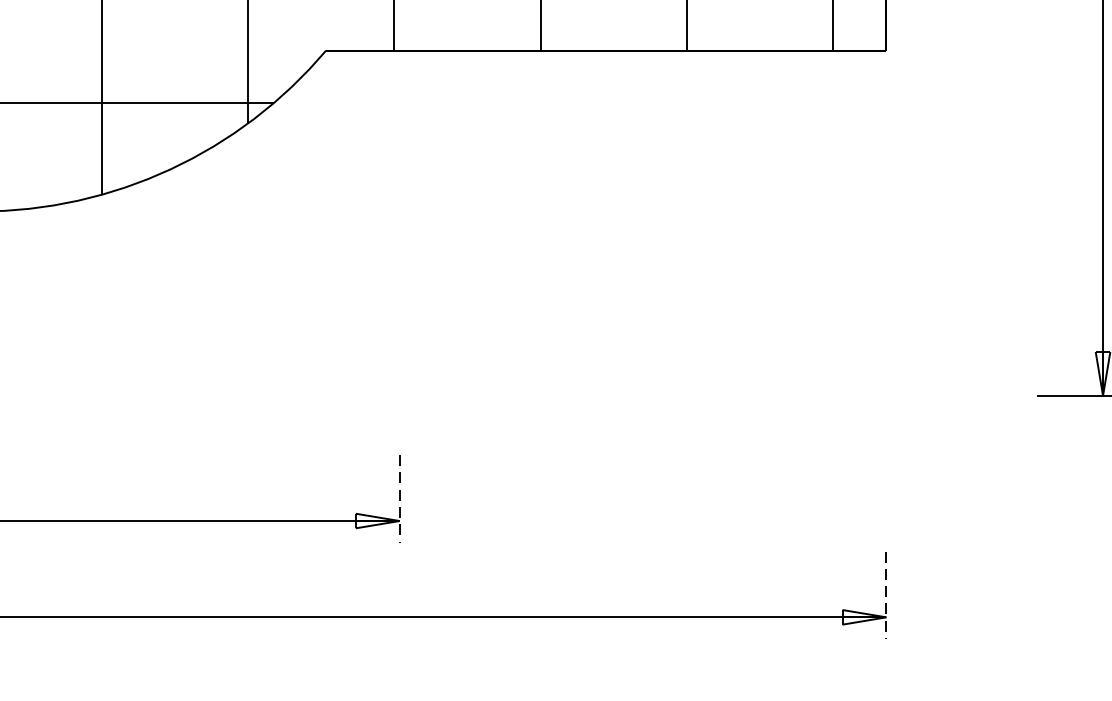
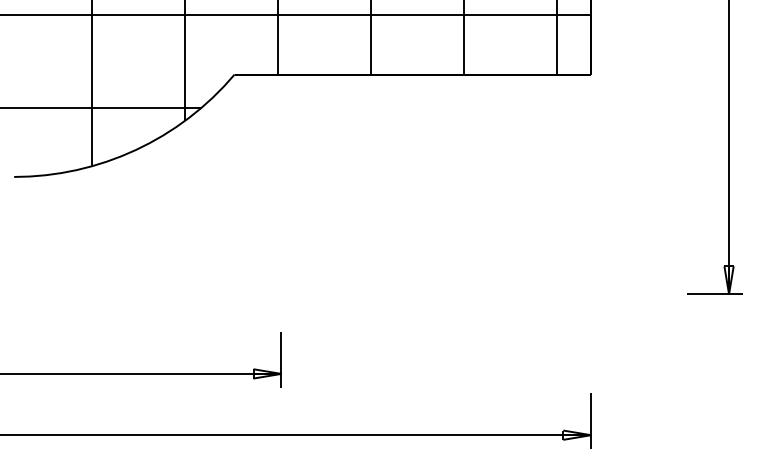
line: (399, 498) -> (281, 359), dashed -> solid
line: (886, 595) -> (591, 421), dashed -> solid

